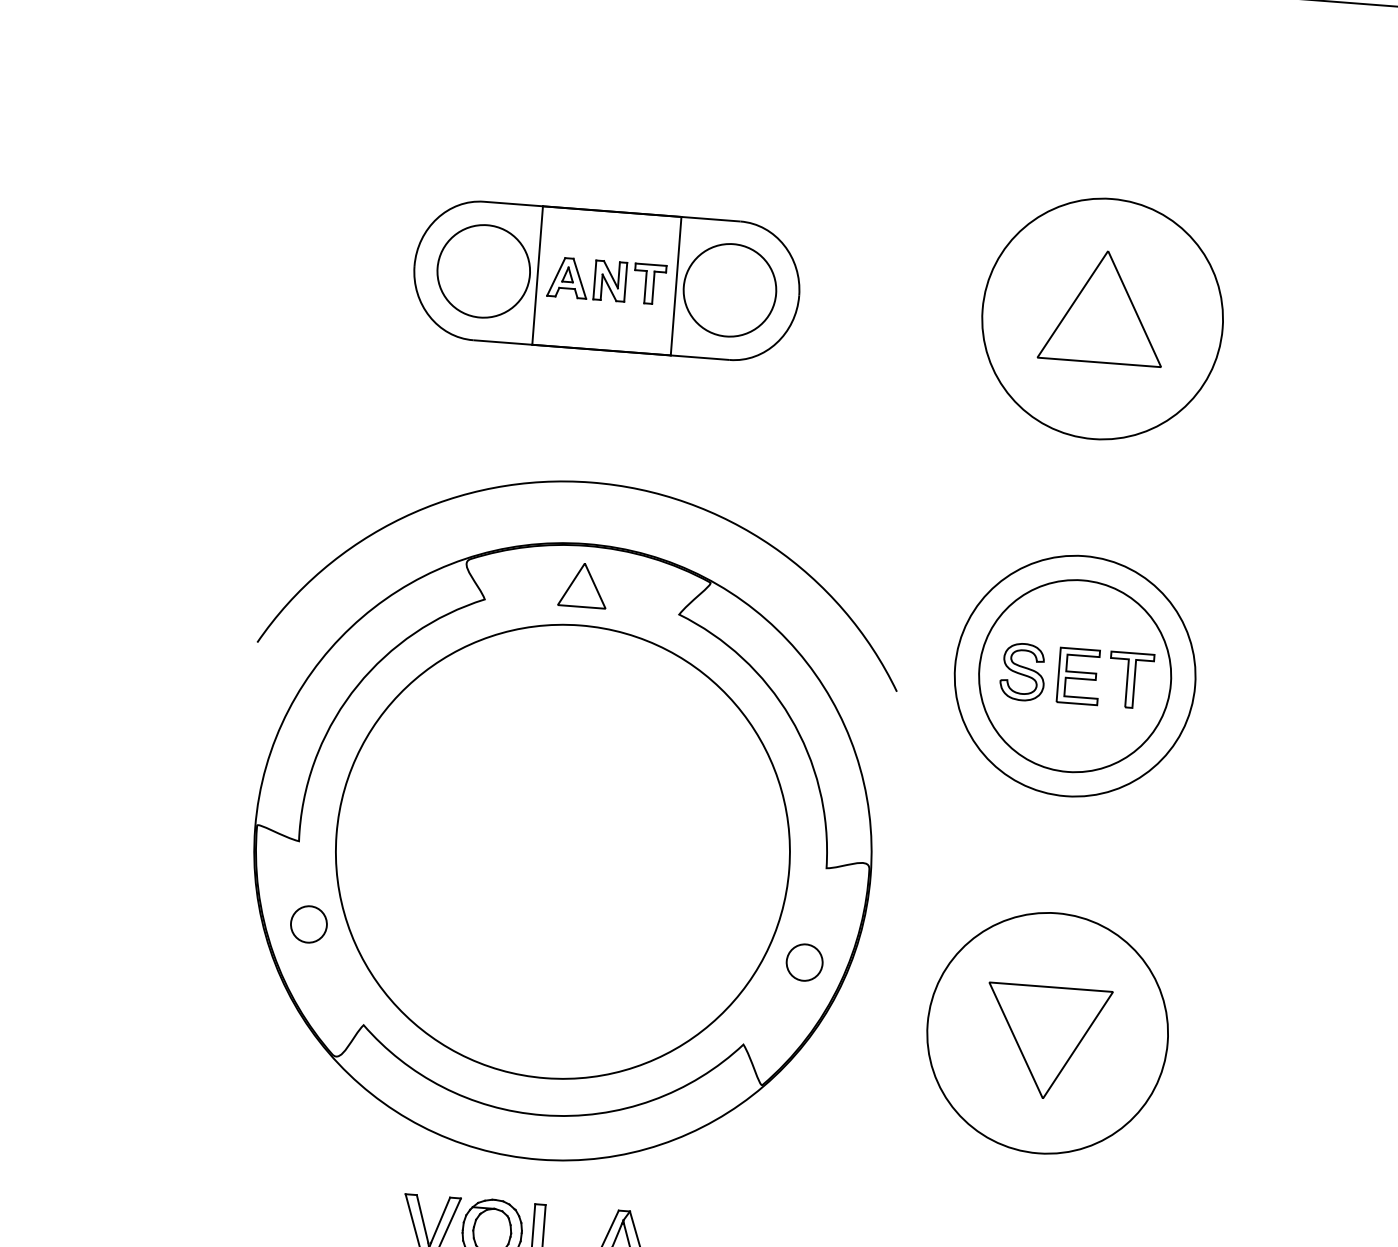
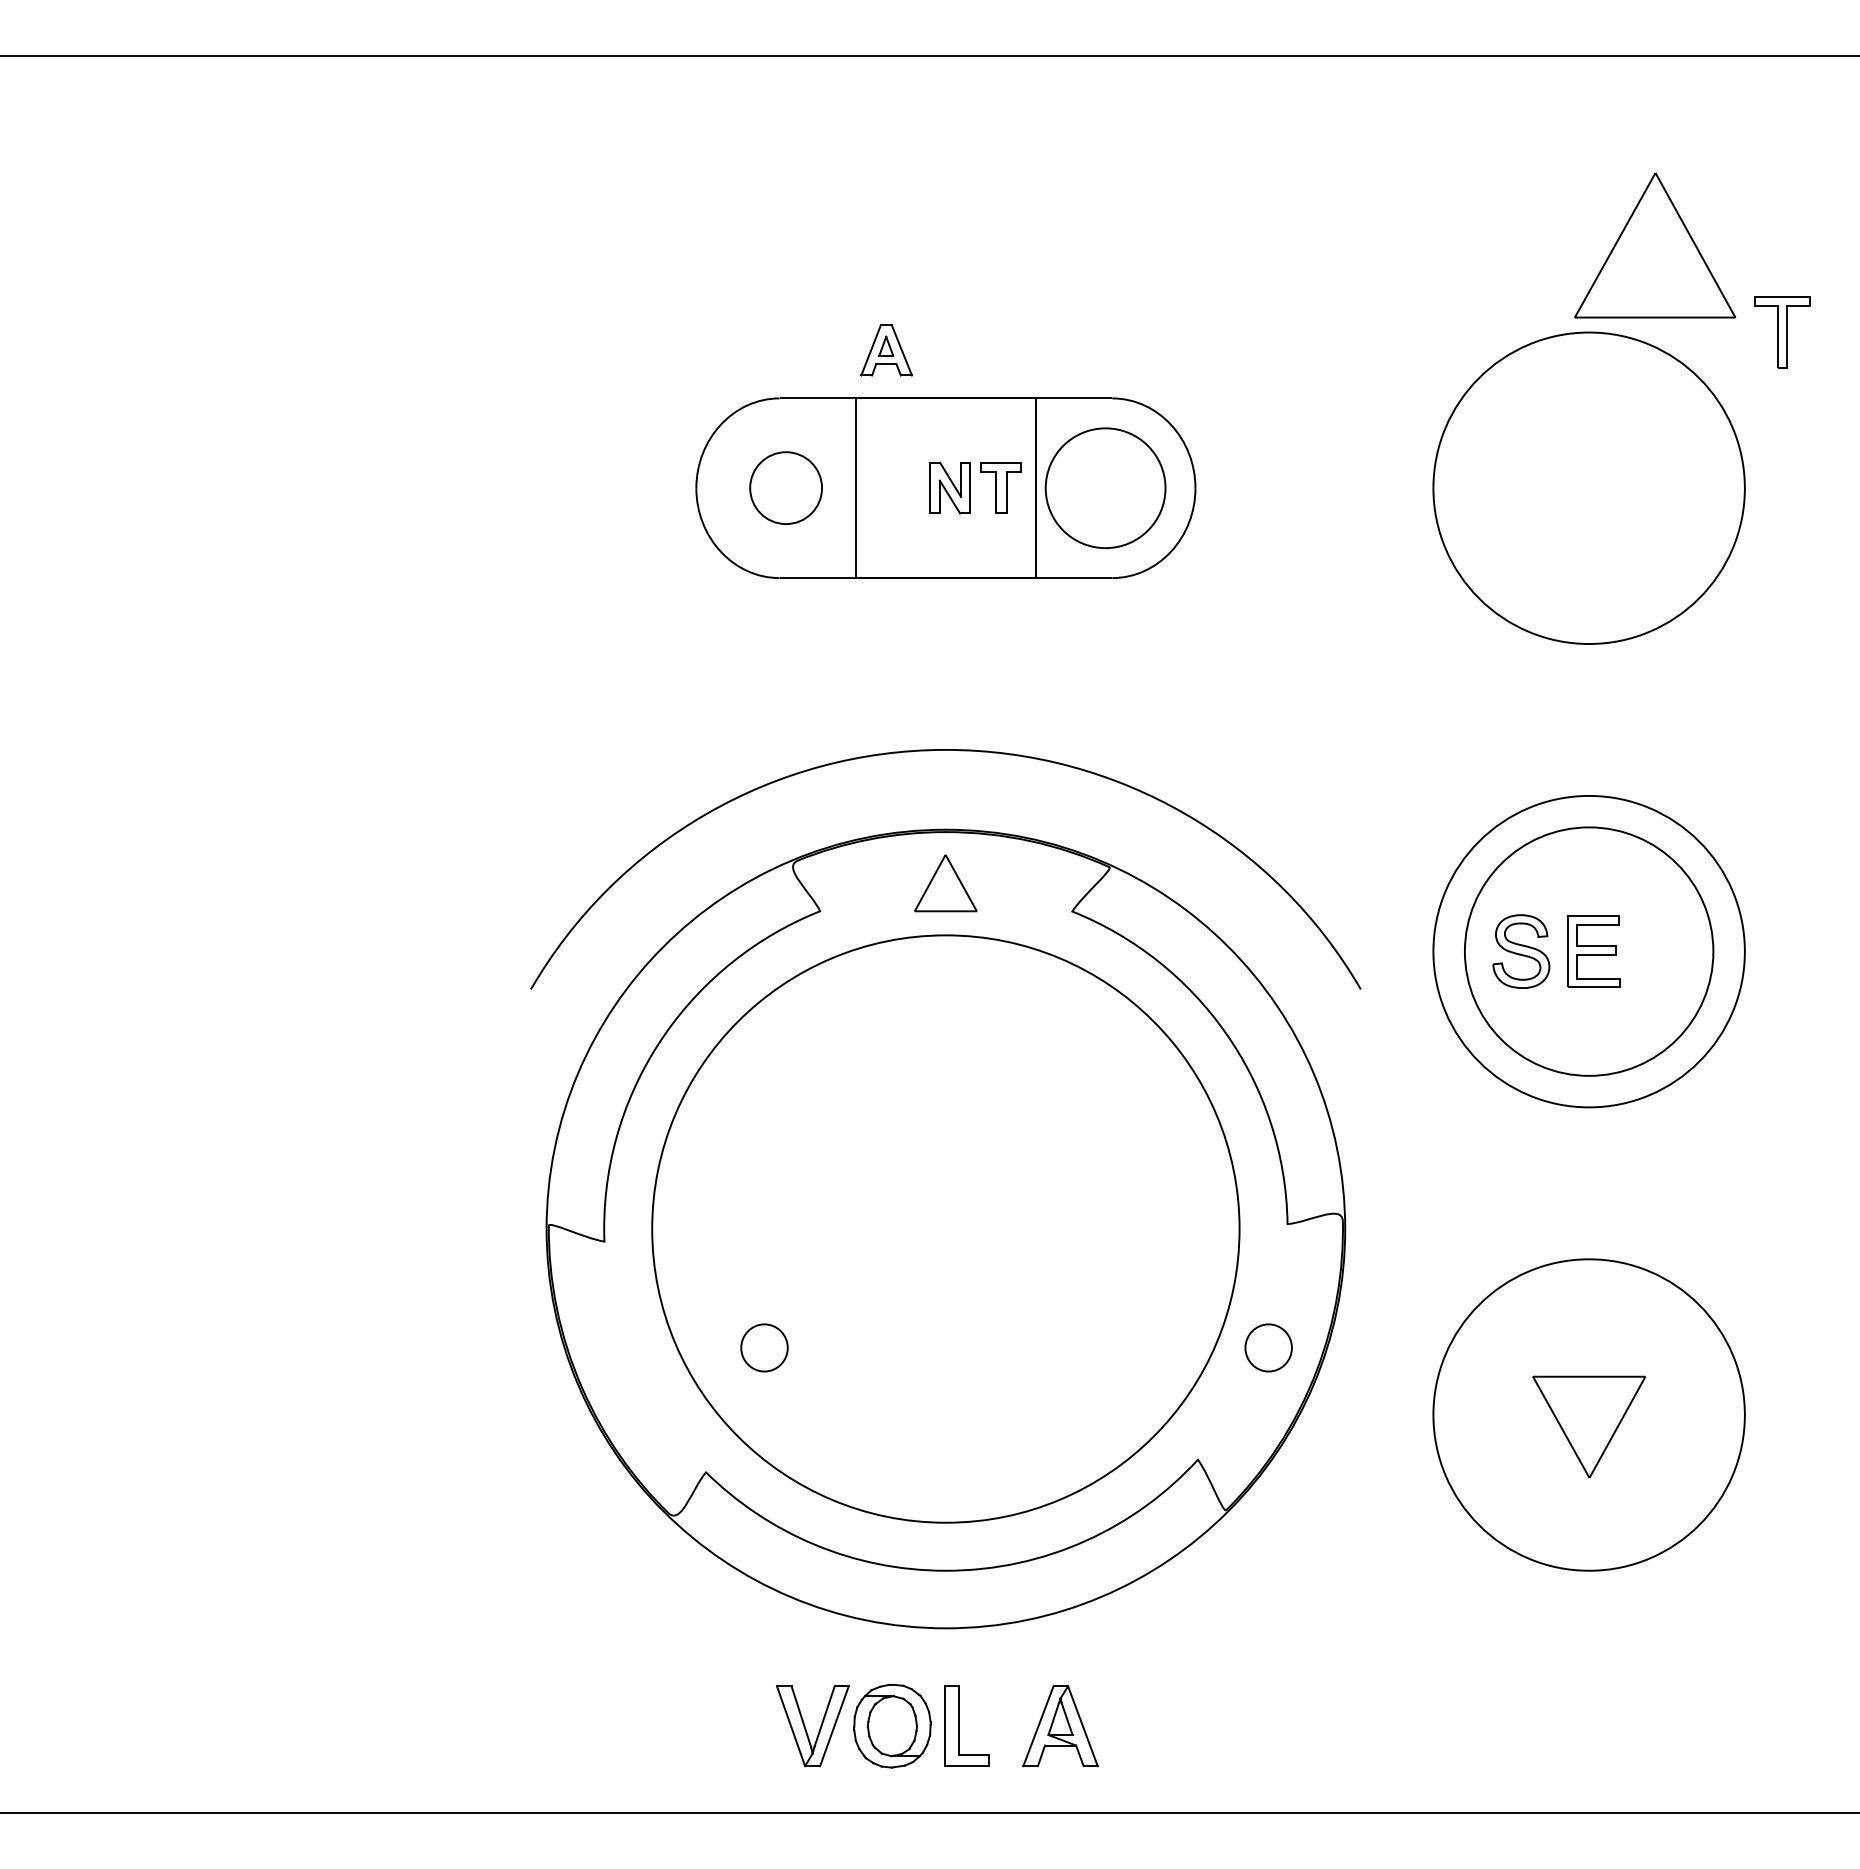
part: (483, 270) -> (785, 487), size x0.6
part: (568, 278) -> (886, 350), moved
part: (1103, 306) -> (1654, 245), moved
part: (1130, 680) -> (1782, 332), moved
part: (308, 924) -> (764, 1347), moved
part: (1047, 1042) -> (1589, 1426), size x0.7

